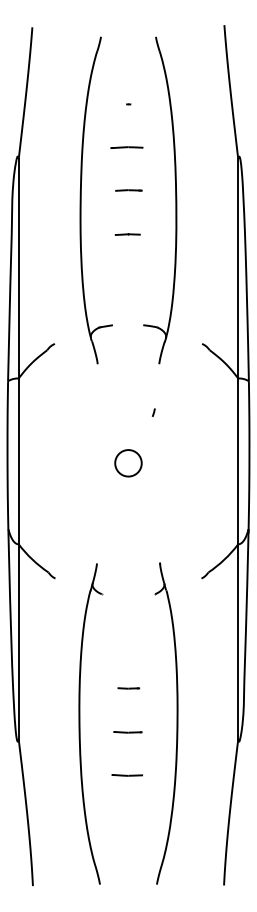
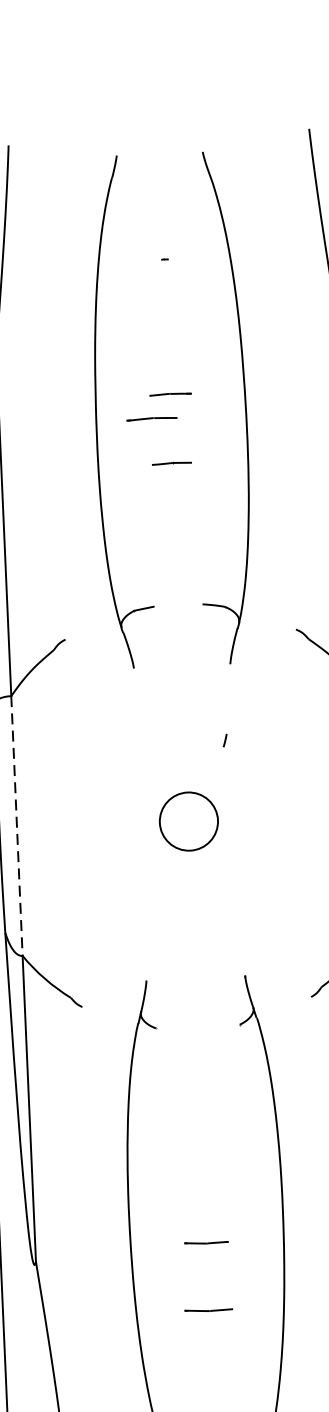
line: (126, 147) -> (150, 418), moved
line: (18, 461) -> (16, 826), solid -> dashed
circle: (128, 463) -> (188, 821), size x1.4
line: (128, 688) -> (204, 1174), removed

